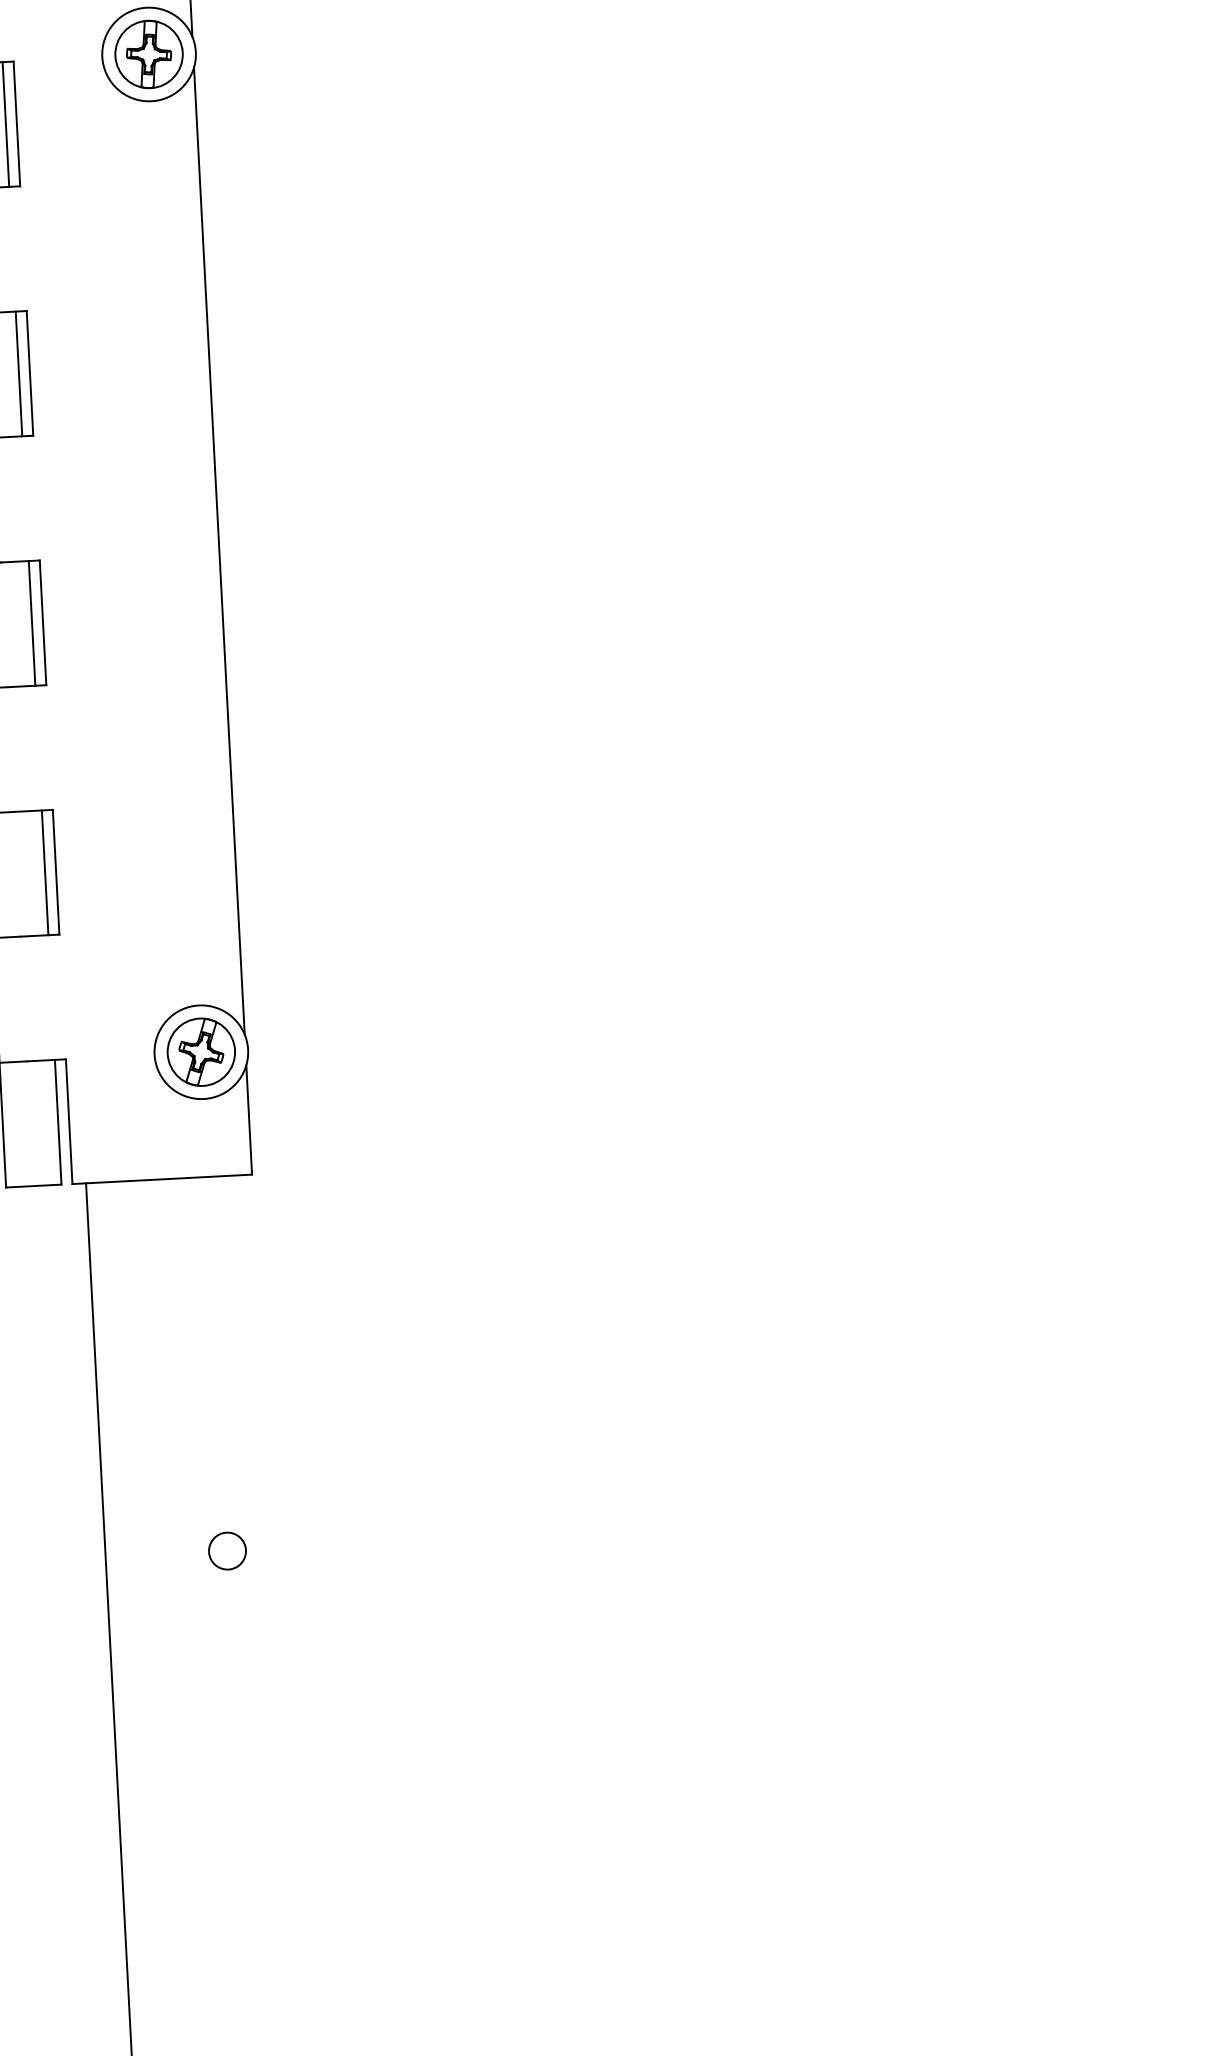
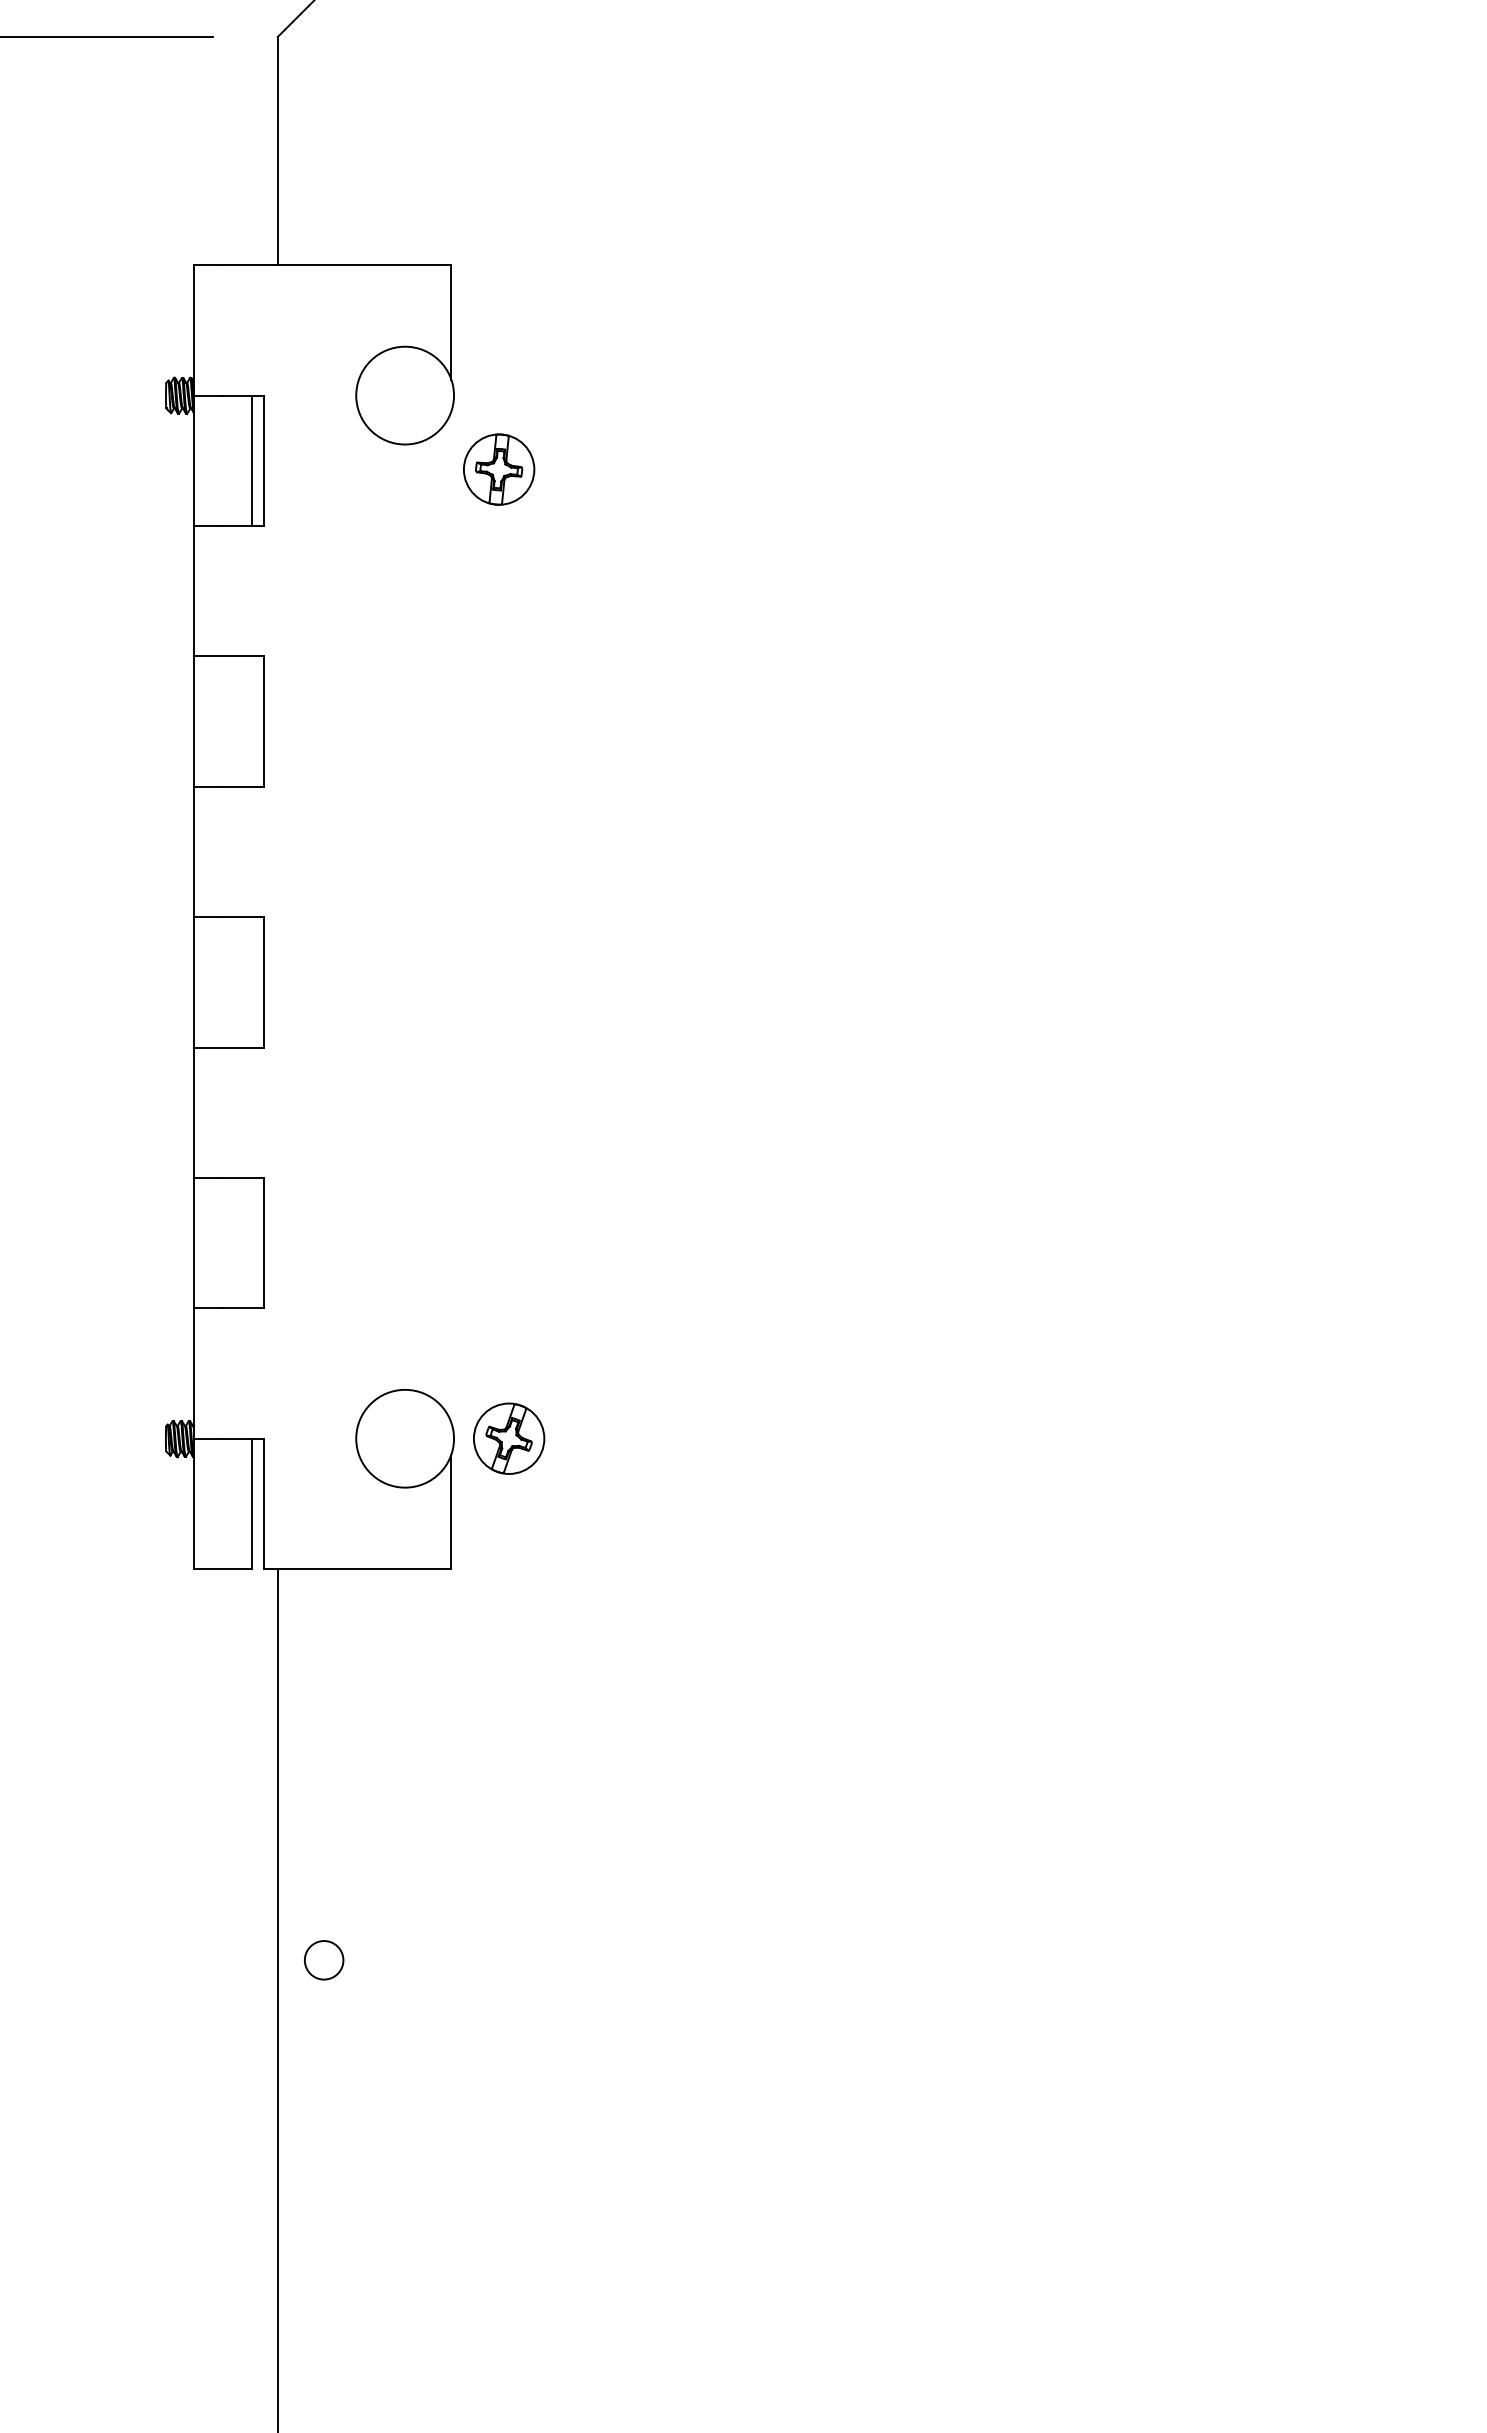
part: (149, 54) -> (499, 469), moved
line: (19, 373) -> (252, 721), removed
line: (219, 550) -> (451, 916), removed
line: (32, 623) -> (252, 982), removed
line: (45, 872) -> (252, 1242), removed
part: (201, 1051) -> (509, 1438), moved
circle: (227, 1551) -> (324, 1960), moved

